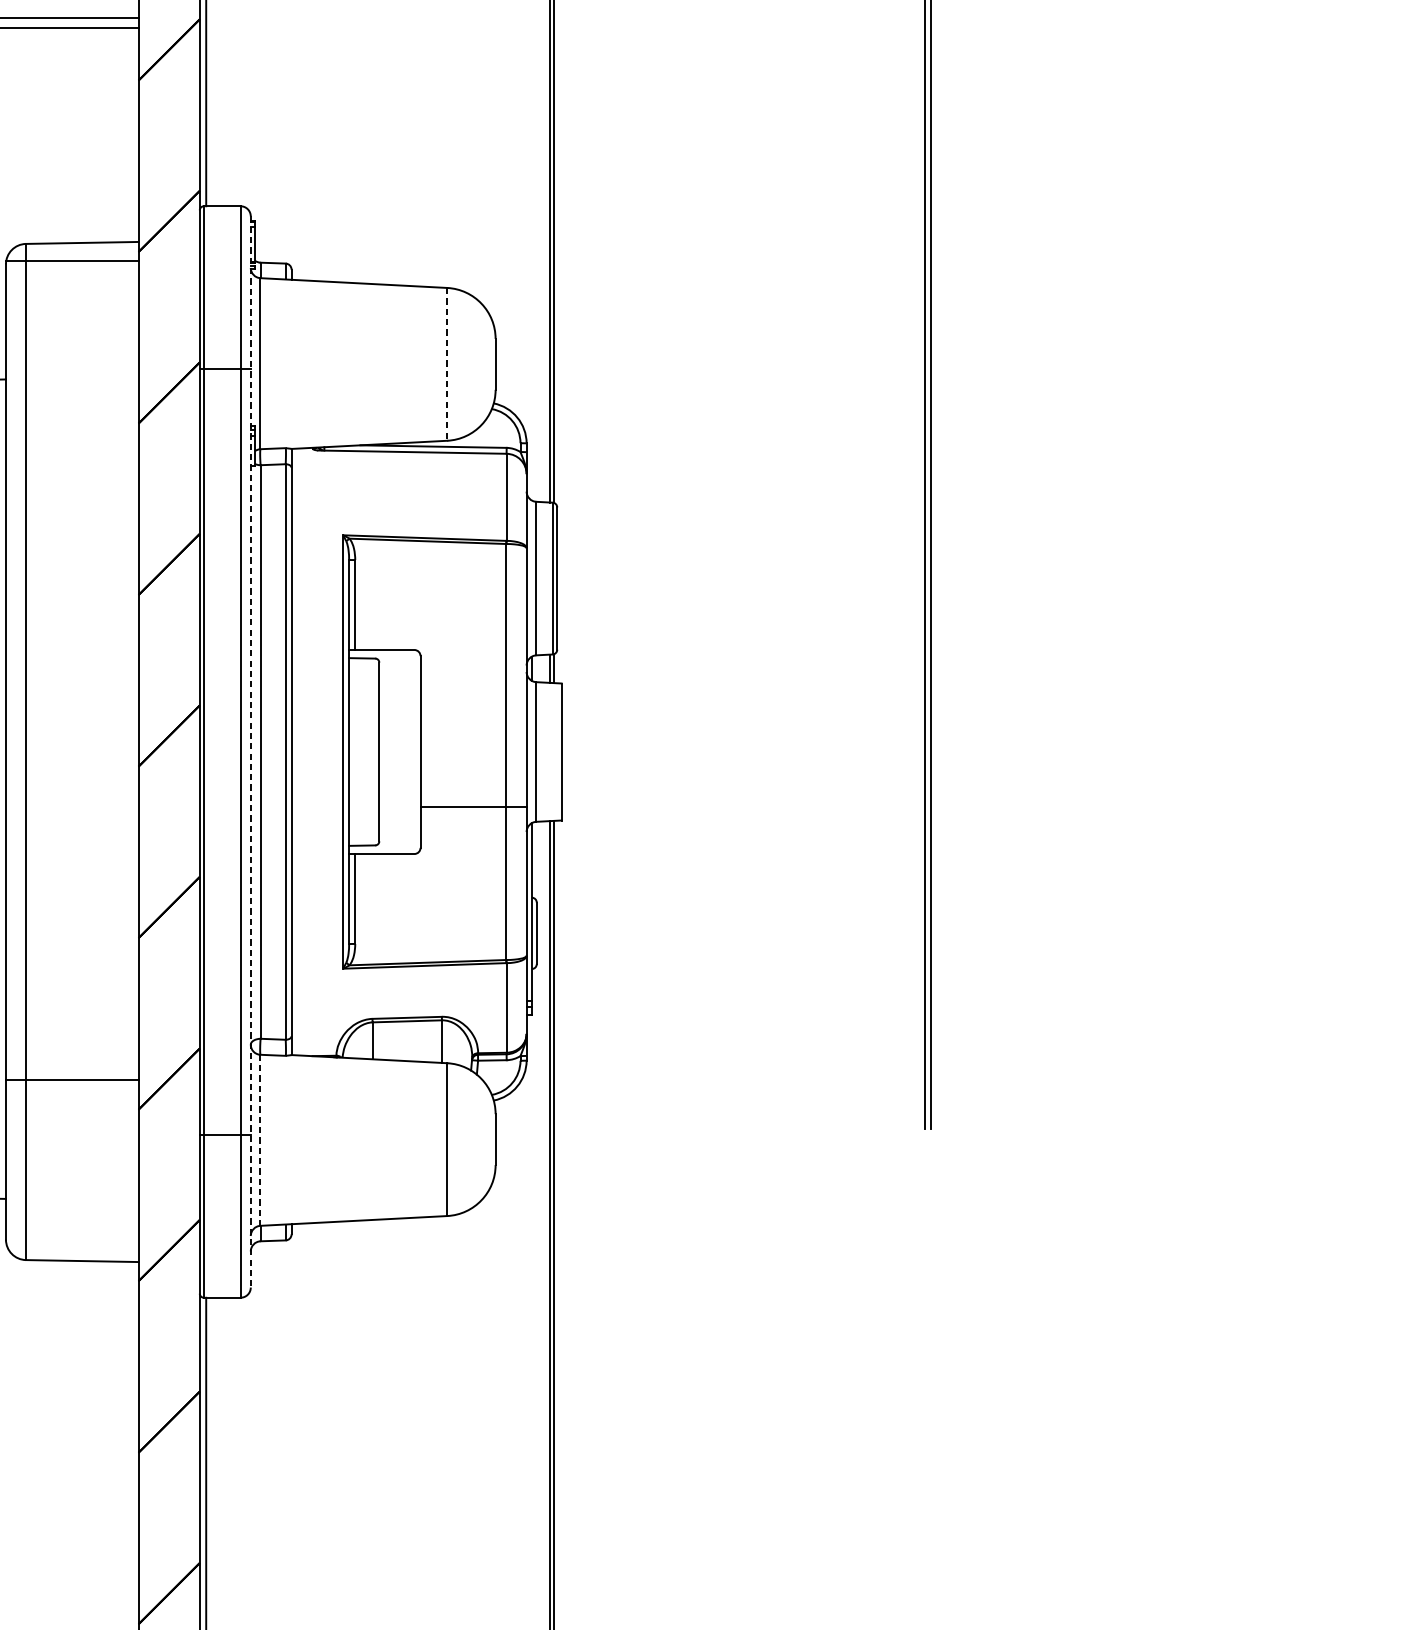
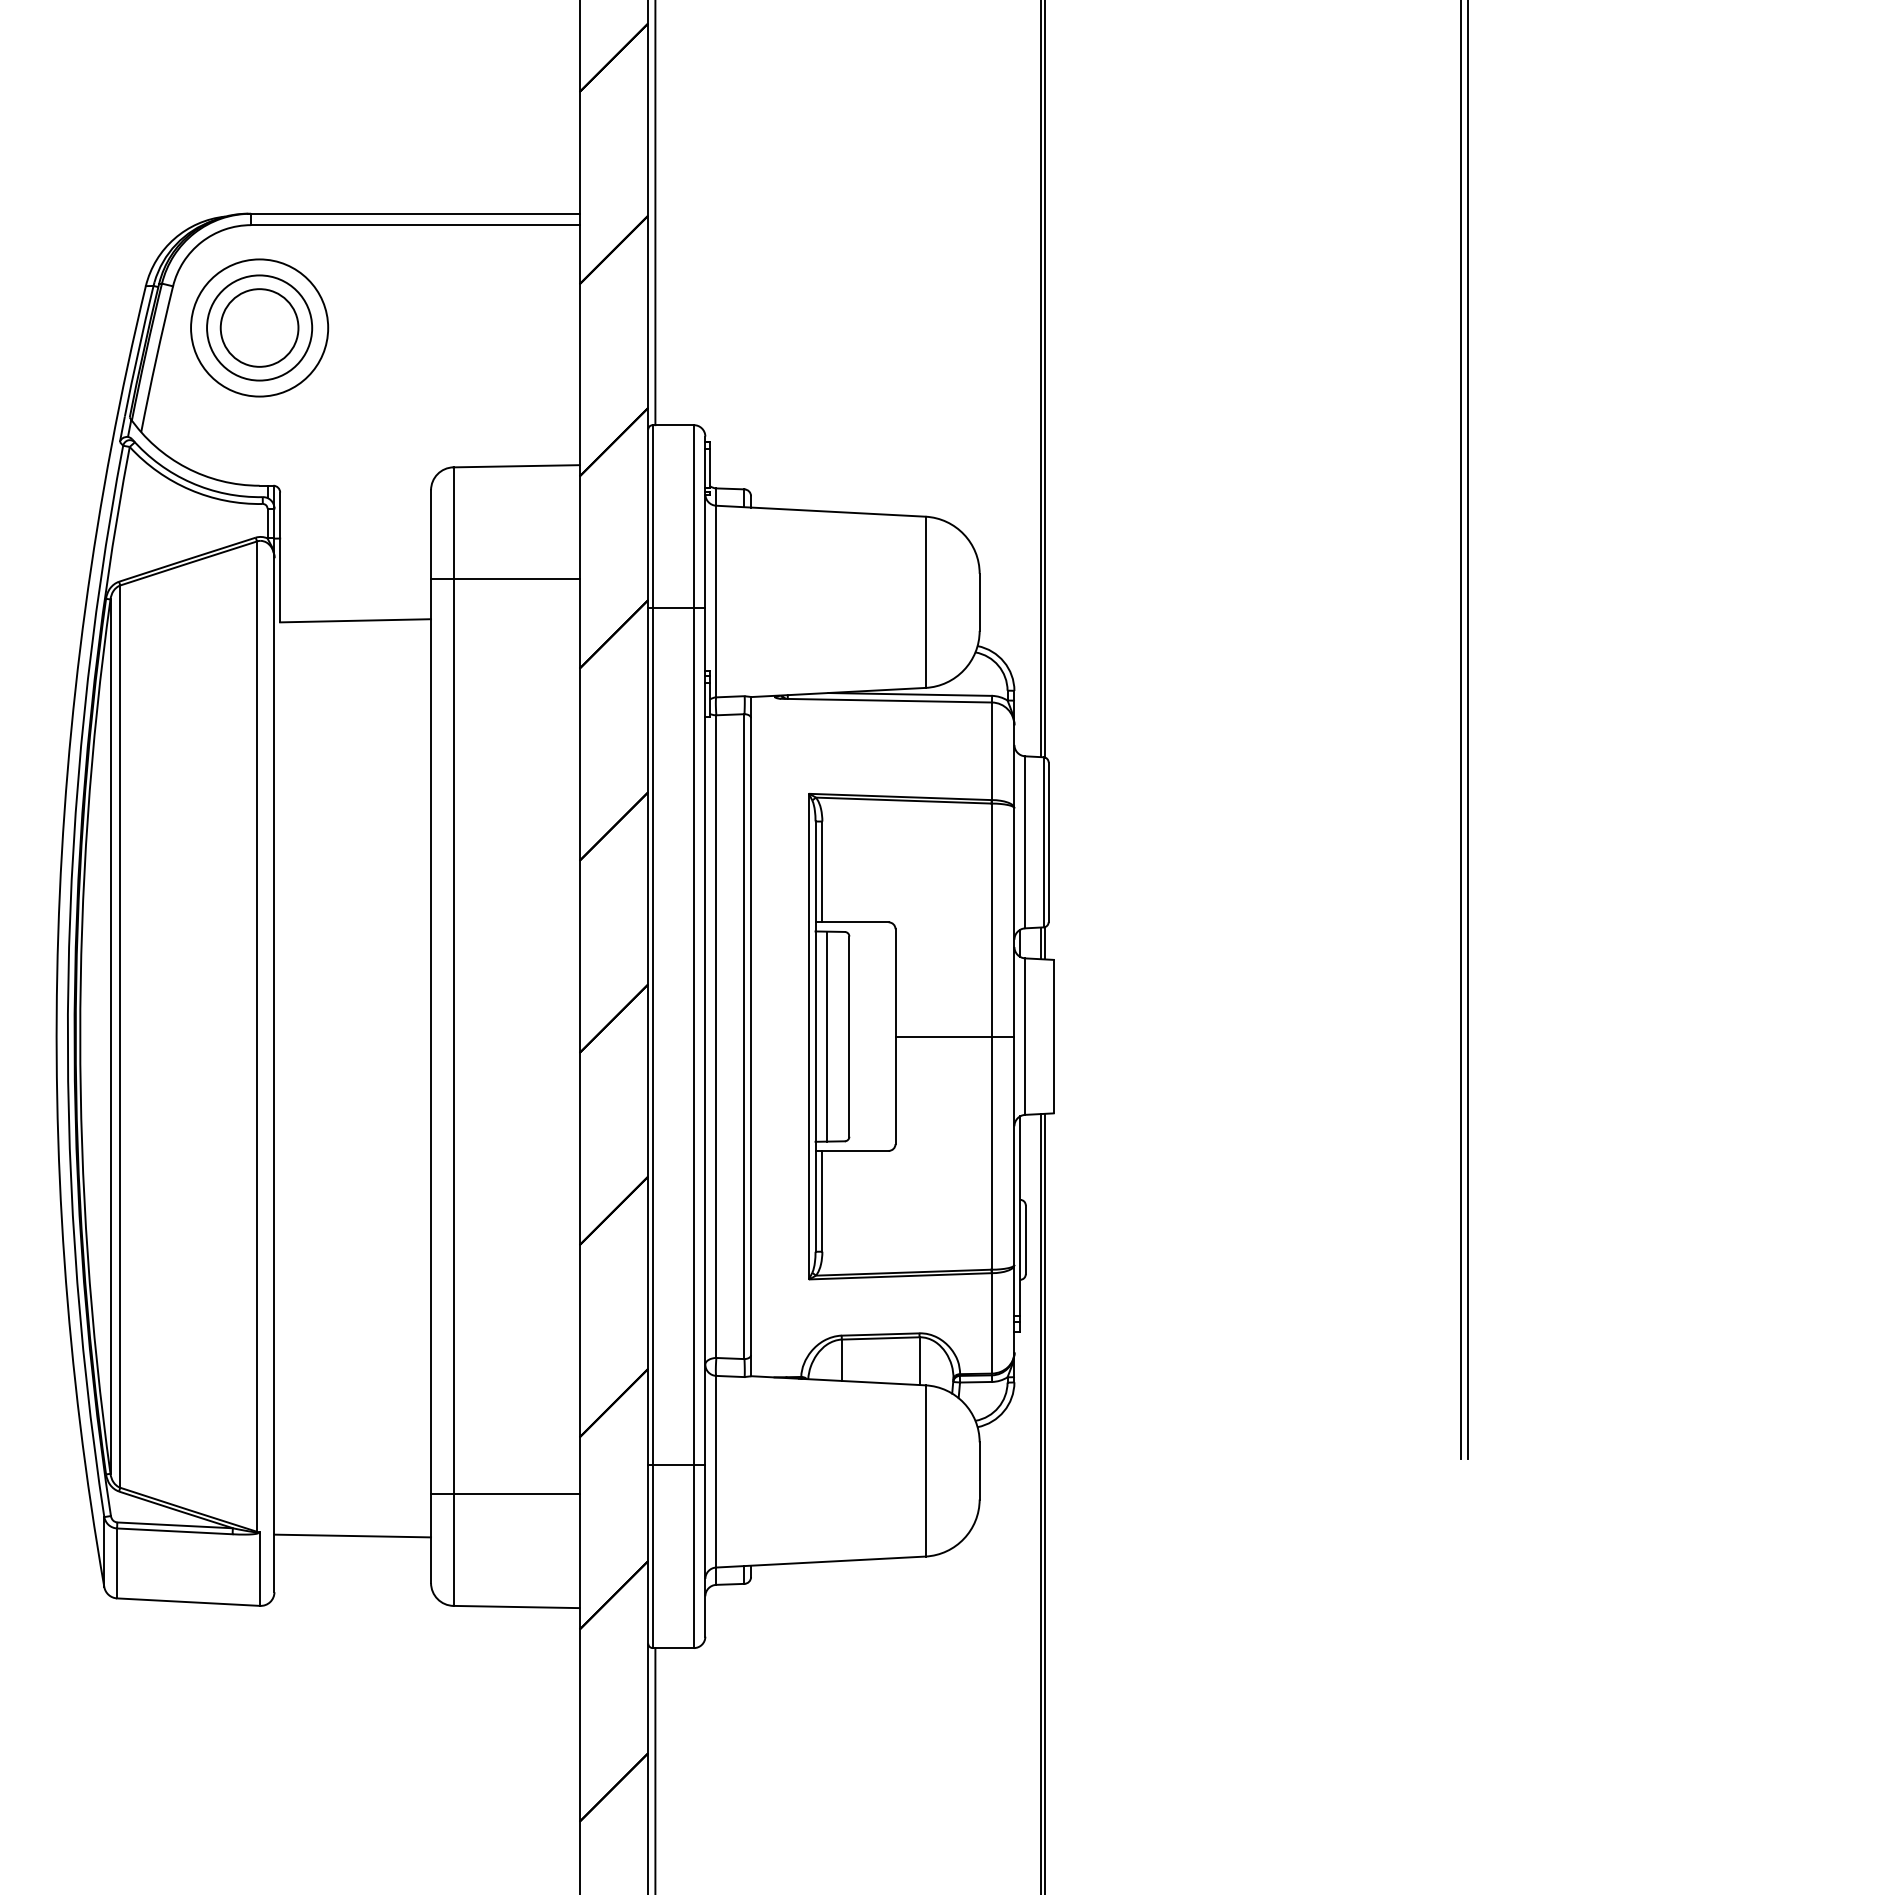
line: (72, 261) -> (505, 579), moved
line: (447, 364) -> (925, 602), dashed -> solid
line: (358, 751) -> (826, 1036), added
line: (250, 752) -> (705, 1037), dashed -> solid
line: (473, 807) -> (954, 1036), moved
line: (72, 1079) -> (505, 1493), moved
line: (260, 1140) -> (716, 1471), dashed -> solid

